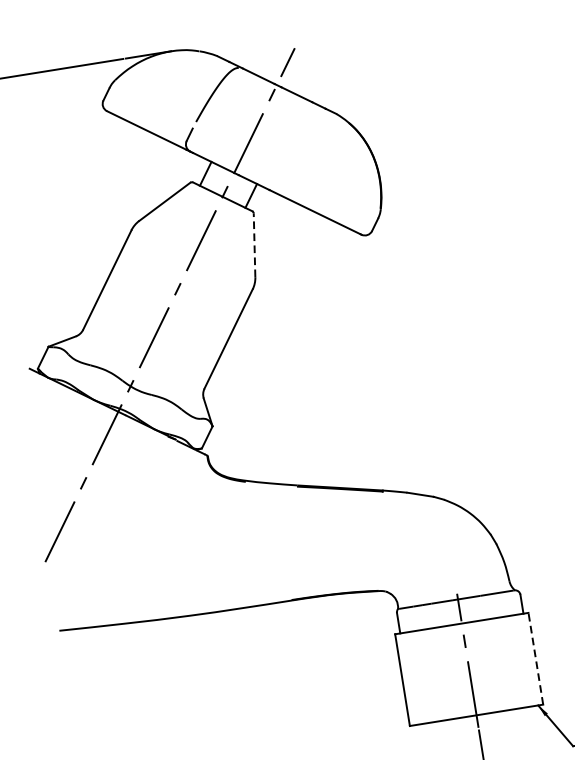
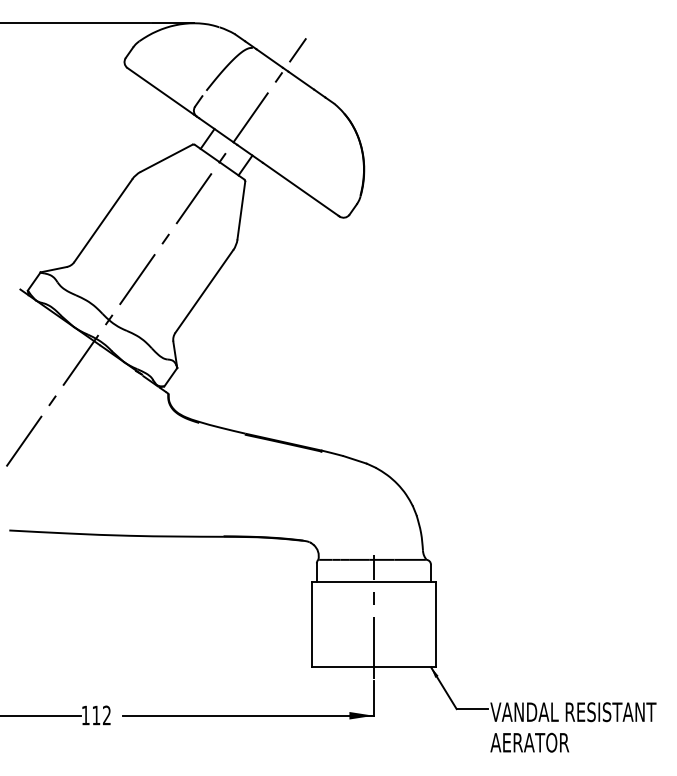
line: (254, 245) -> (241, 210), dashed -> solid
line: (535, 658) -> (435, 624), dashed -> solid

